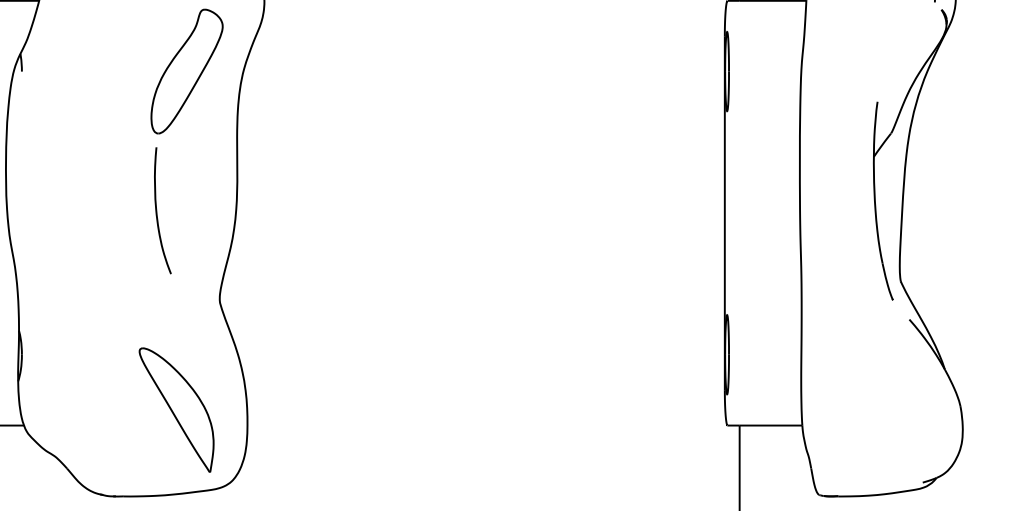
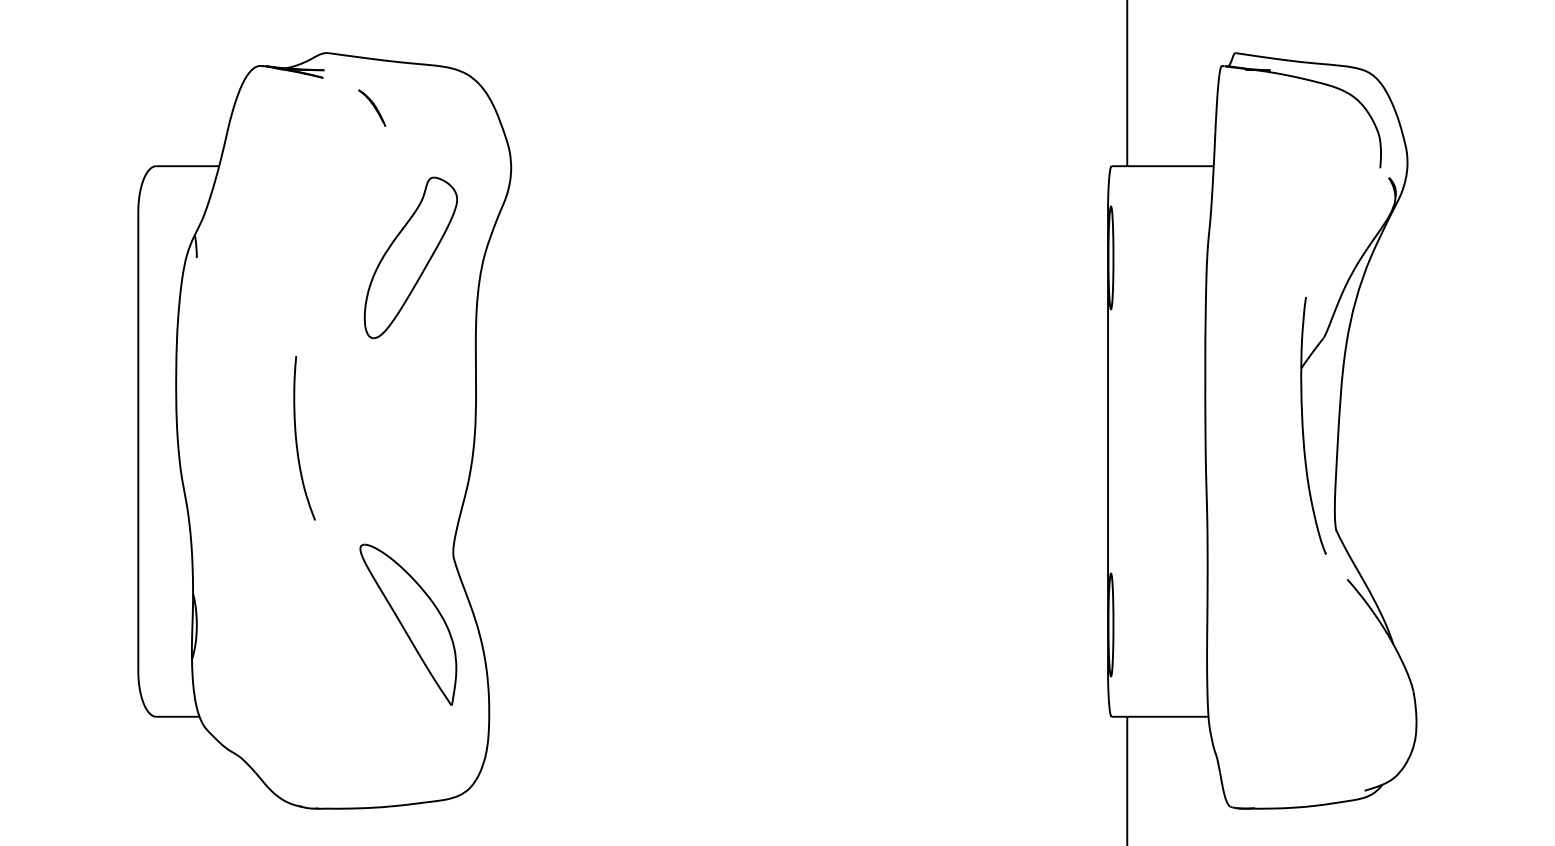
part: (157, 212) -> (297, 440), moved
part: (176, 409) -> (408, 624), moved

